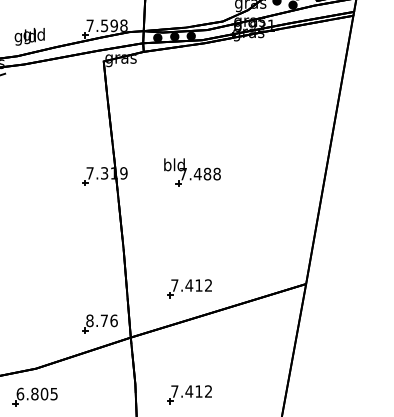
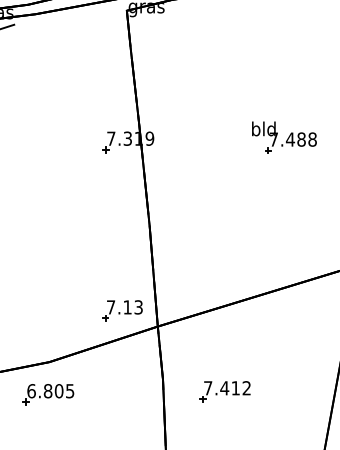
part: (192, 172) -> (284, 137), moved
part: (189, 288) -> (224, 270), removed
text: (101, 320) -> (124, 307), 8.76 -> 7.13

